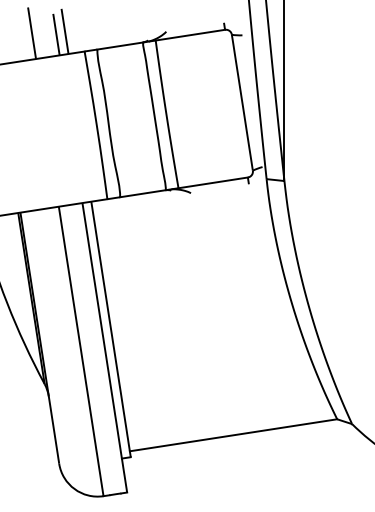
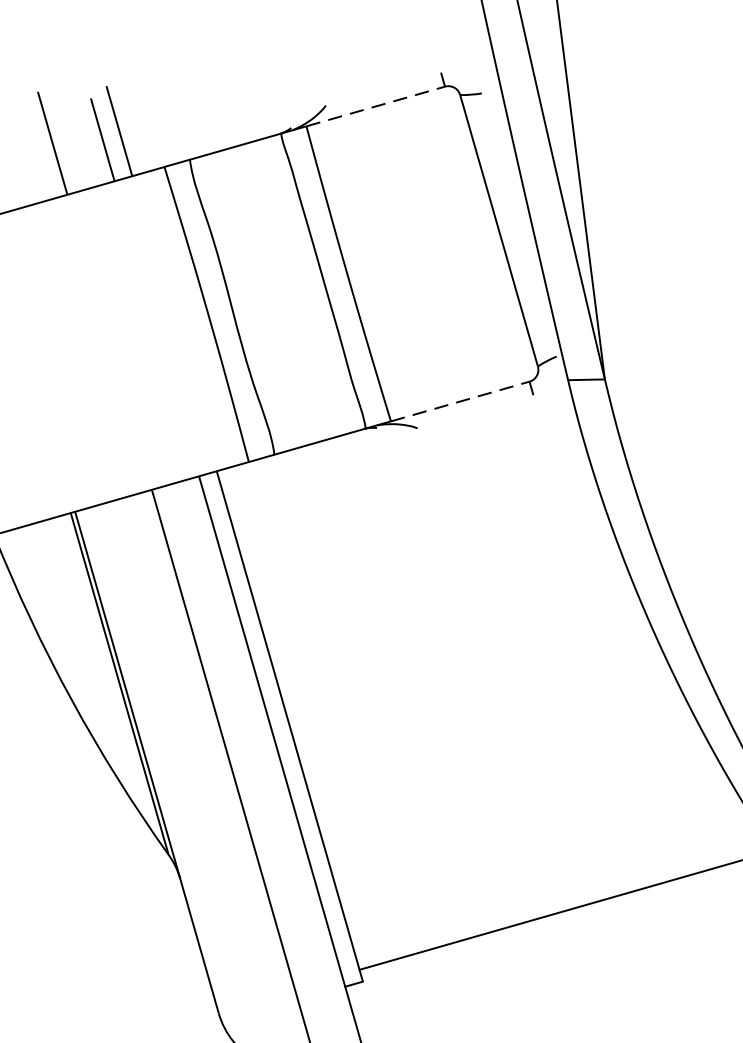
line: (190, 35) -> (376, 107), solid -> dashed
line: (213, 182) -> (460, 400), solid -> dashed

